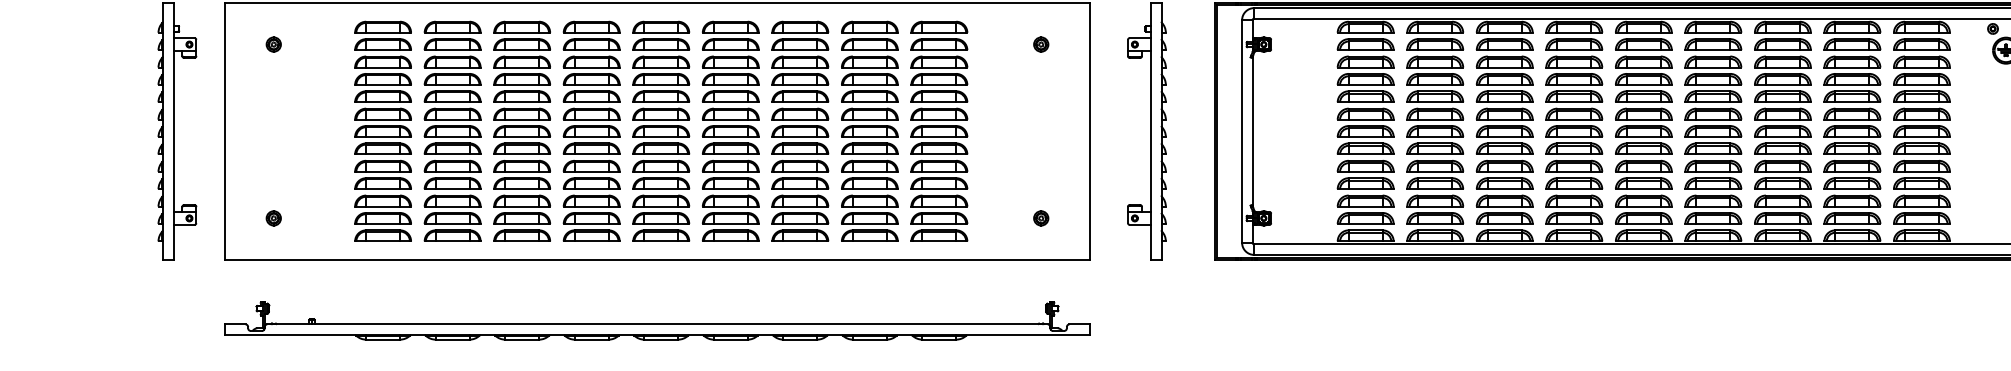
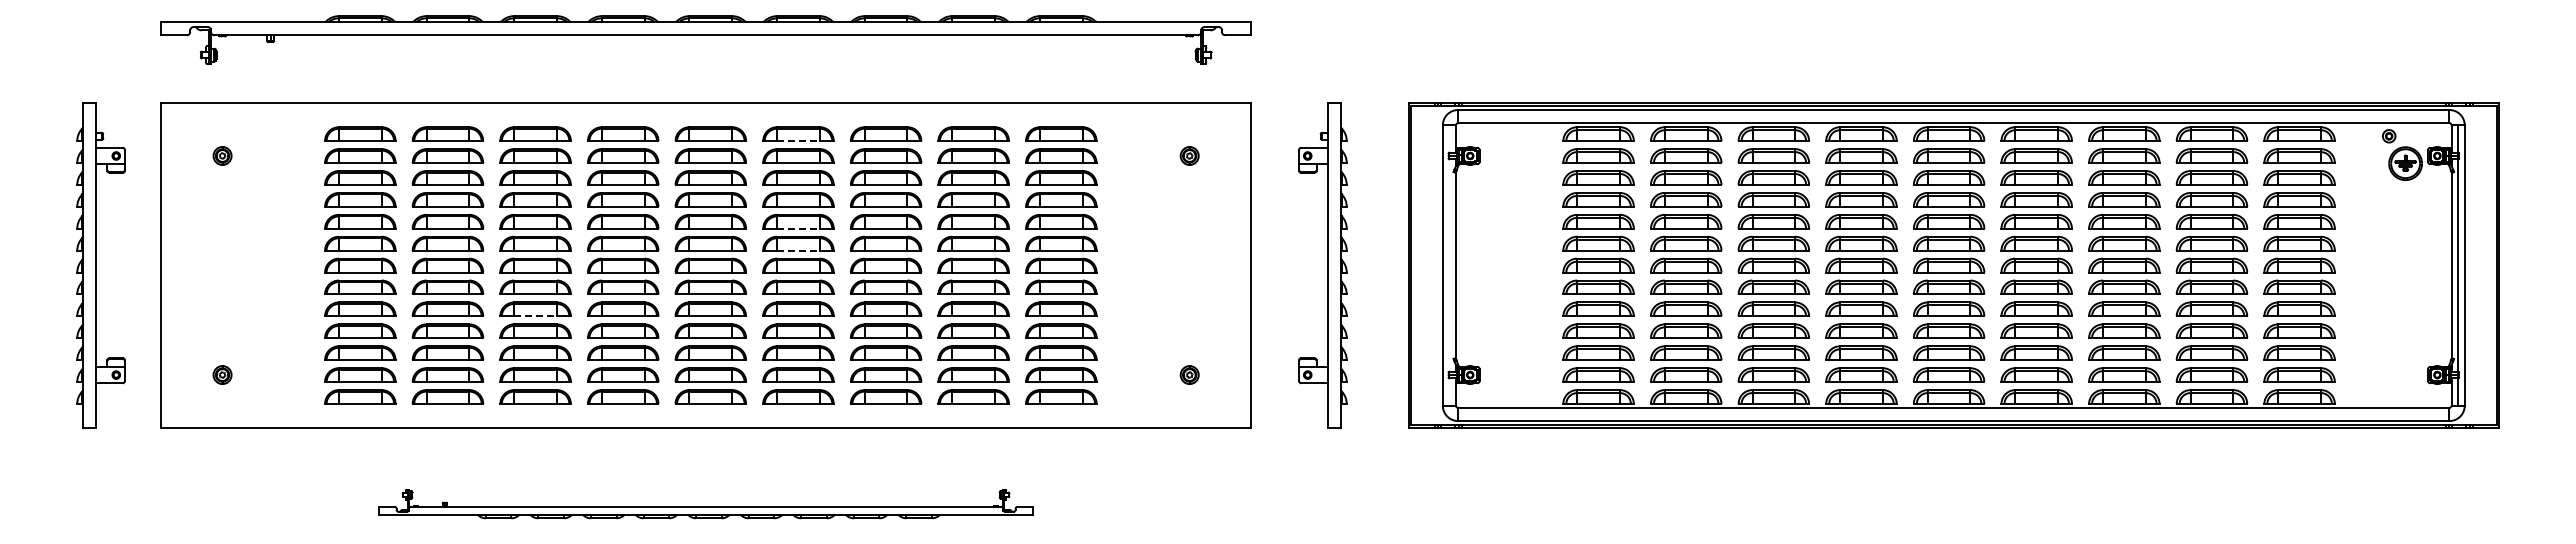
line: (730, 33) -> (798, 141), solid -> dashed
line: (730, 102) -> (798, 228), solid -> dashed
line: (730, 119) -> (798, 250), solid -> dashed
line: (522, 171) -> (536, 316), solid -> dashed
part: (657, 320) -> (705, 503), size x0.6

